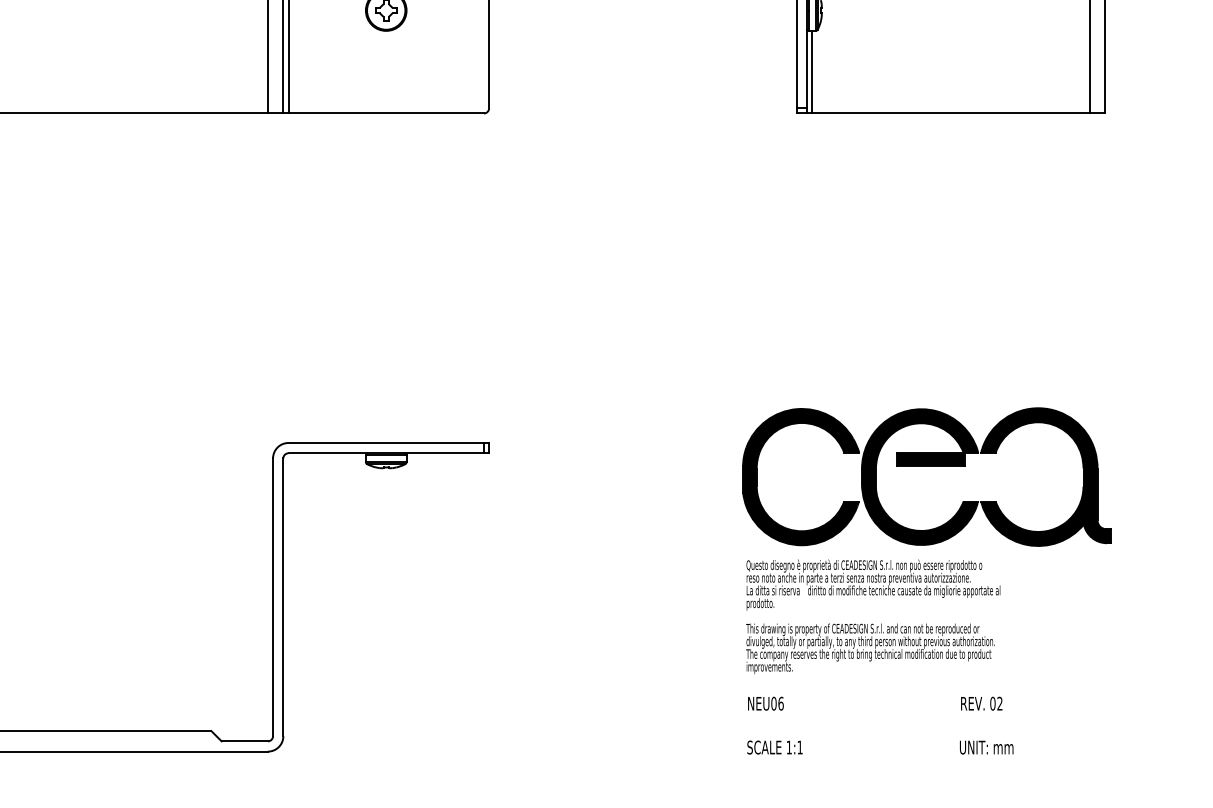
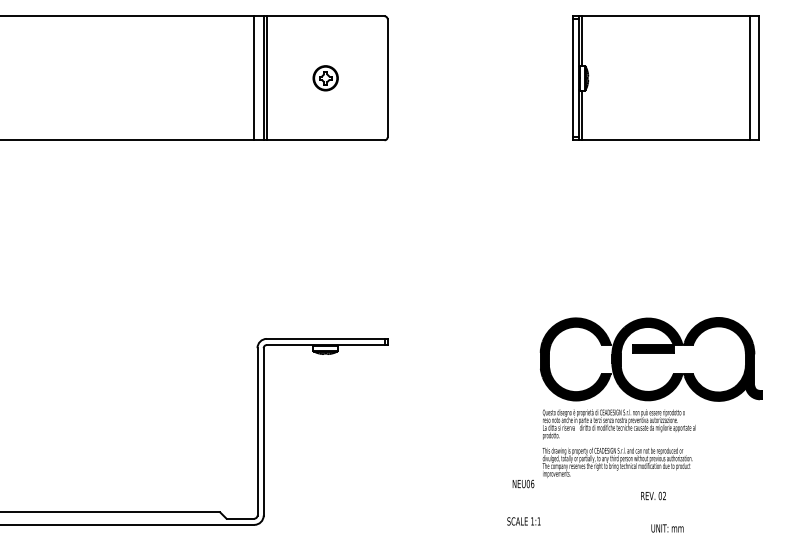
text: (765, 702) -> (523, 483), moved
text: (981, 702) -> (653, 495), moved
text: (774, 747) -> (523, 521), moved
text: (986, 747) -> (667, 528), moved

